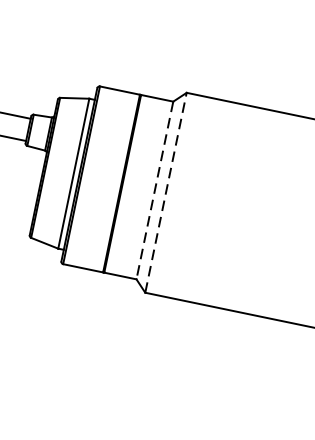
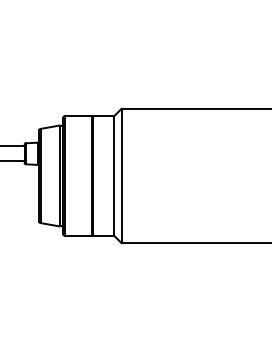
line: (155, 191) -> (114, 176), dashed -> solid
line: (165, 192) -> (121, 175), dashed -> solid

